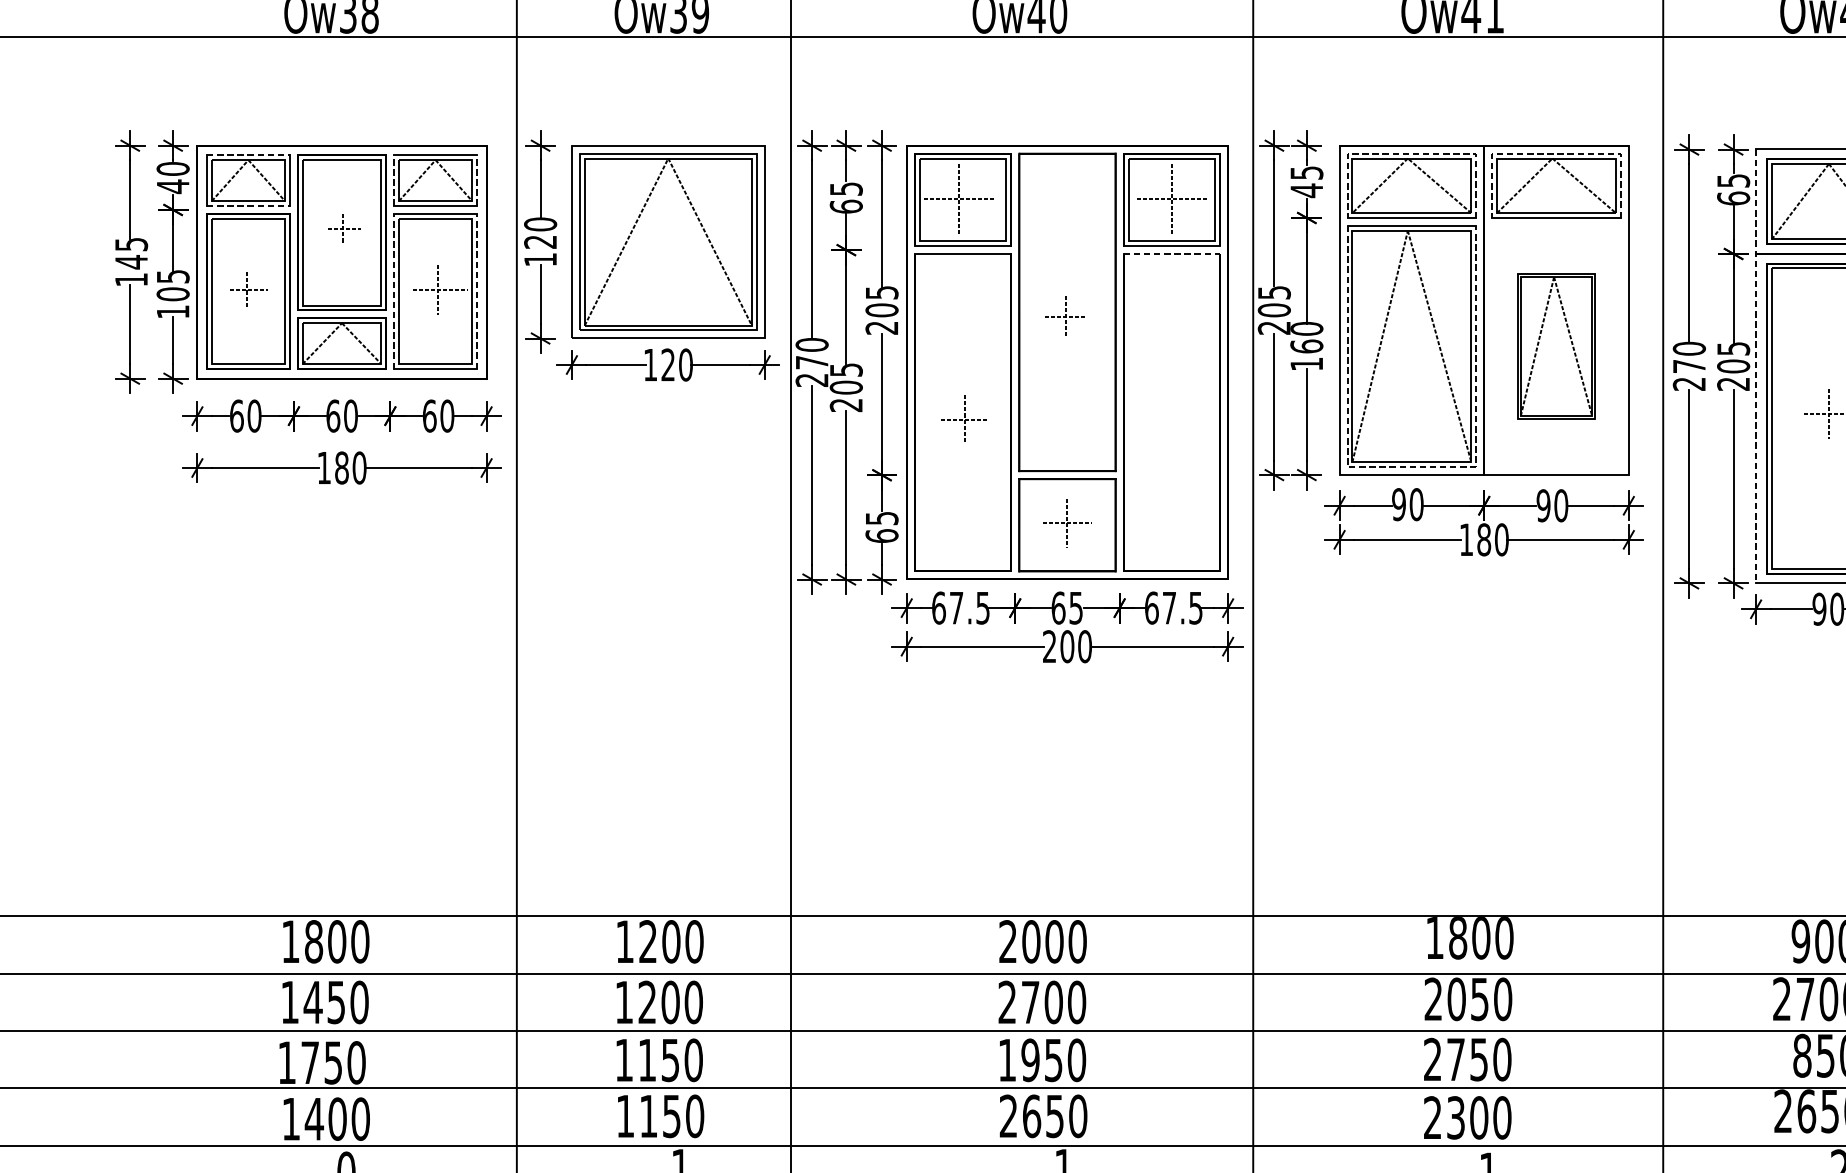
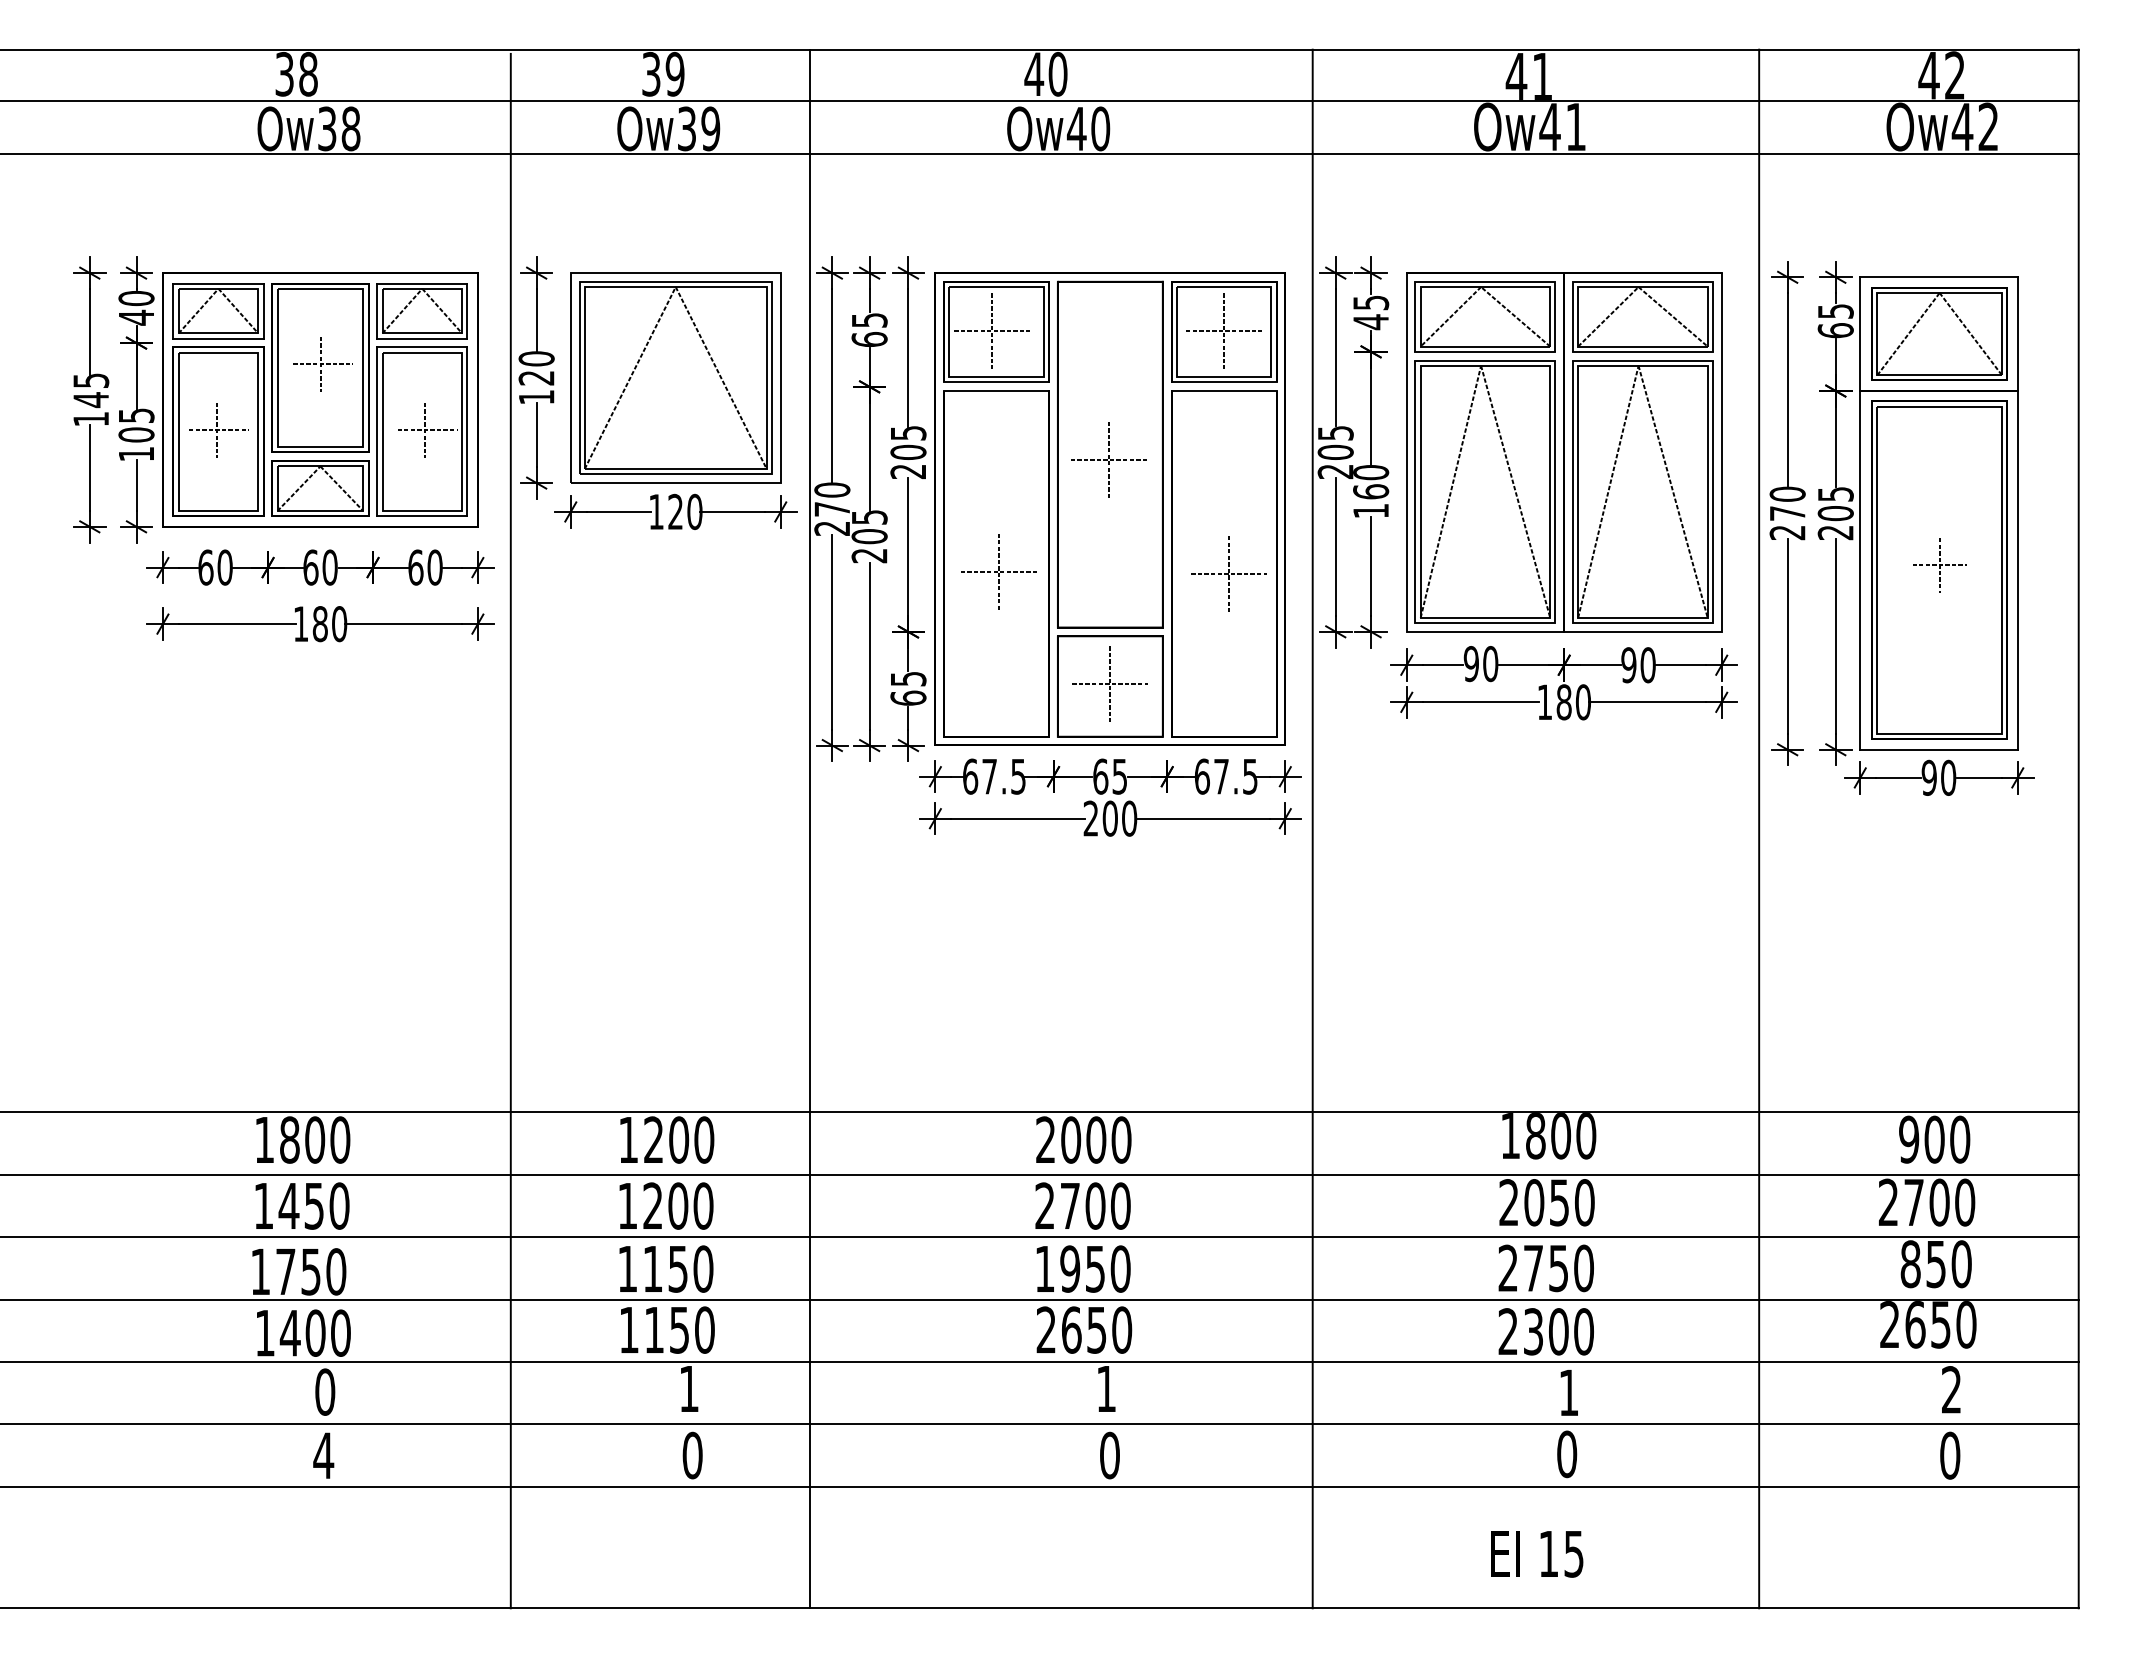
line: (1411, 153) -> (1485, 281), dashed -> solid
line: (1556, 153) -> (1642, 281), dashed -> solid
line: (249, 155) -> (219, 283), dashed -> solid
line: (394, 180) -> (377, 311), dashed -> solid
line: (477, 180) -> (467, 311), dashed -> solid
line: (249, 205) -> (219, 338), dashed -> solid
part: (343, 229) -> (322, 364), size x1.67
line: (1172, 254) -> (1224, 391), dashed -> solid
part: (248, 290) -> (218, 430), size x1.43
line: (394, 291) -> (377, 431), dashed -> solid
line: (477, 291) -> (467, 431), dashed -> solid
part: (1065, 316) -> (1108, 459), size x1.67
part: (1556, 346) -> (1642, 491), size x1.67
line: (1755, 366) -> (1859, 513), dashed -> solid
part: (964, 419) -> (998, 571), size x1.43
part: (1175, 421) -> (1228, 573), added
line: (1411, 467) -> (1485, 623), dashed -> solid
part: (1066, 522) -> (1109, 683), size x1.43

